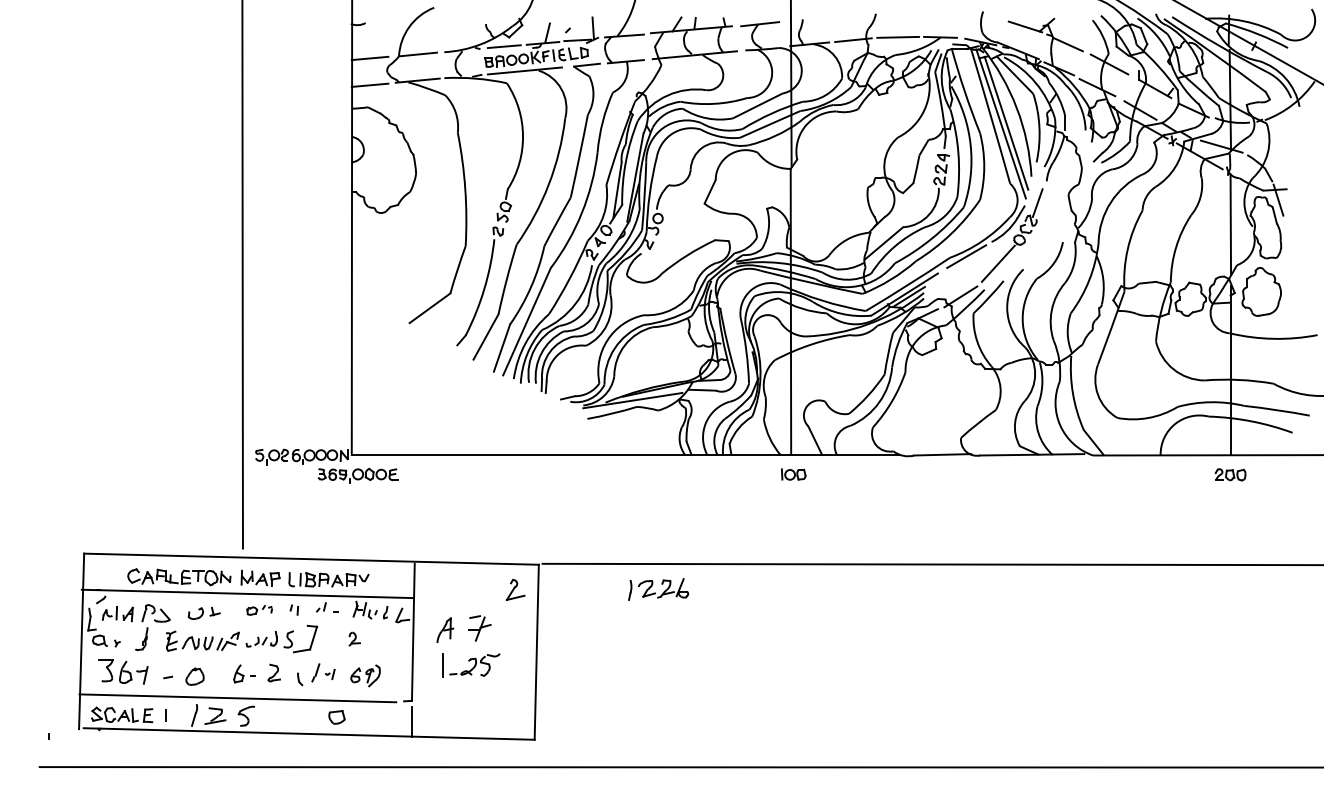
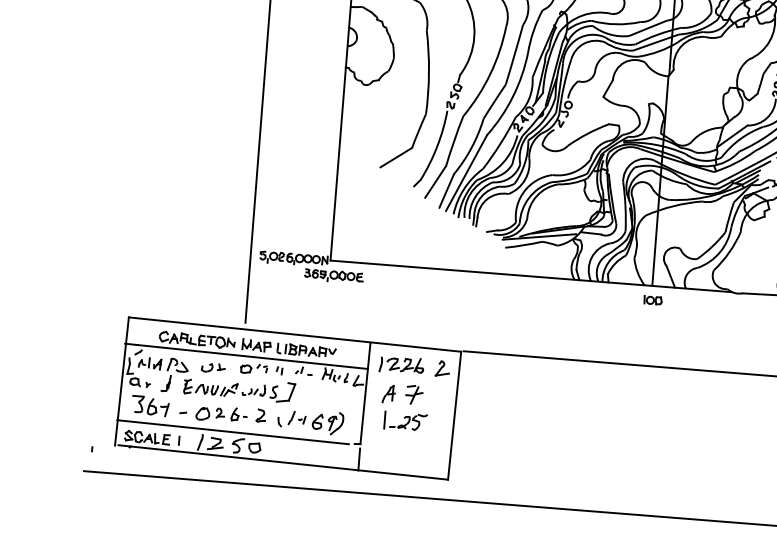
part: (658, 589) -> (401, 365), moved
part: (259, 610) -> (254, 369), size x1.43
part: (354, 638) -> (220, 412), moved
part: (365, 675) -> (327, 422), size x1.43
part: (336, 717) -> (254, 448), moved

